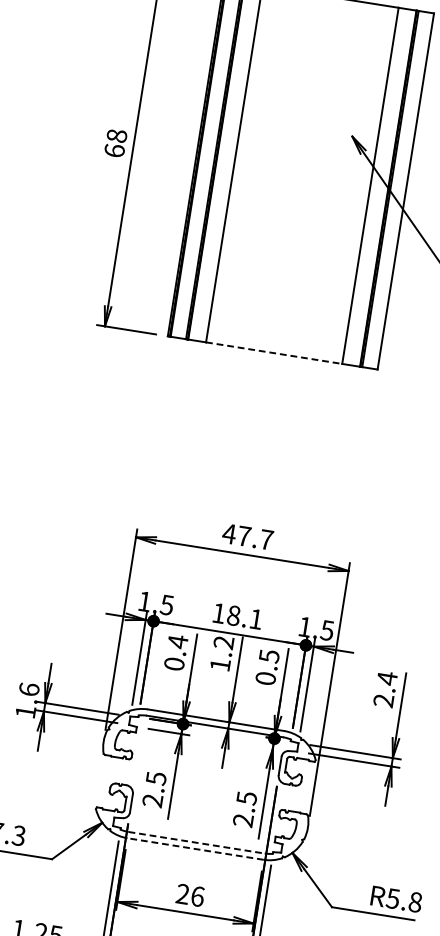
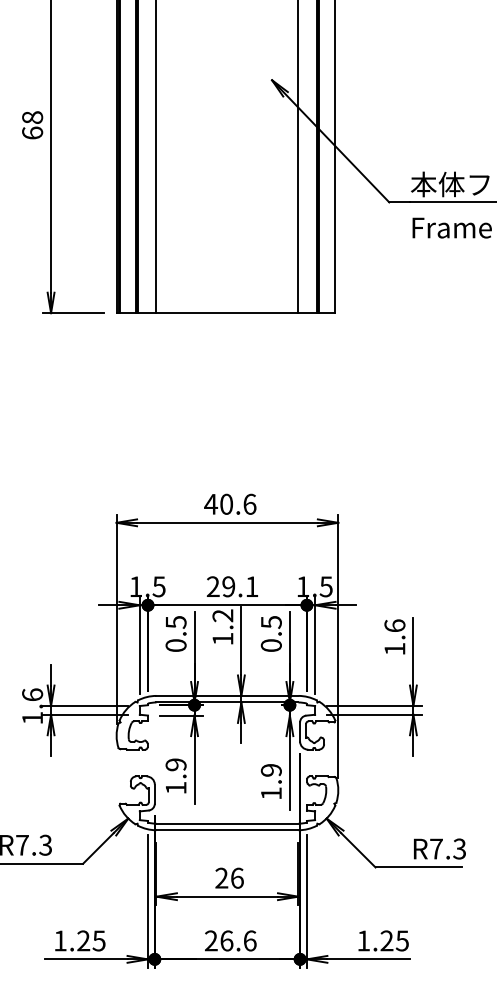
line: (274, 353) -> (227, 313), dashed -> solid
text: (255, 537) -> (238, 503), 47.7 -> 40.6
text: (225, 614) -> (220, 586), 18.1 -> 29.1
text: (178, 642) -> (176, 622), 0.4 -> 0.5
text: (385, 689) -> (394, 637), 2.4 -> 1.6
text: (153, 789) -> (175, 776), 2.5 -> 1.9
text: (244, 808) -> (270, 781), 2.5 -> 1.9
line: (196, 842) -> (227, 823), dashed -> solid
line: (195, 849) -> (227, 830), dashed -> solid
text: (403, 899) -> (447, 848), R5.8 -> R7.3

